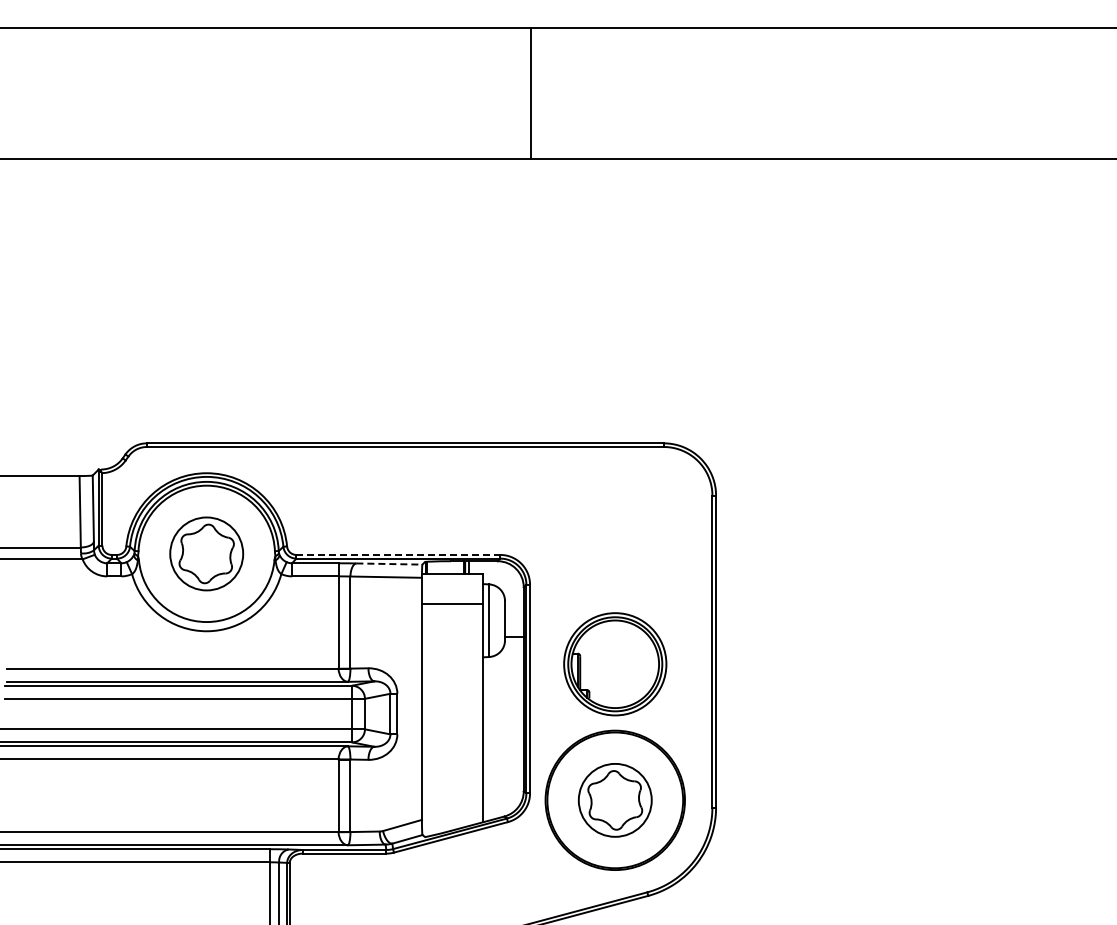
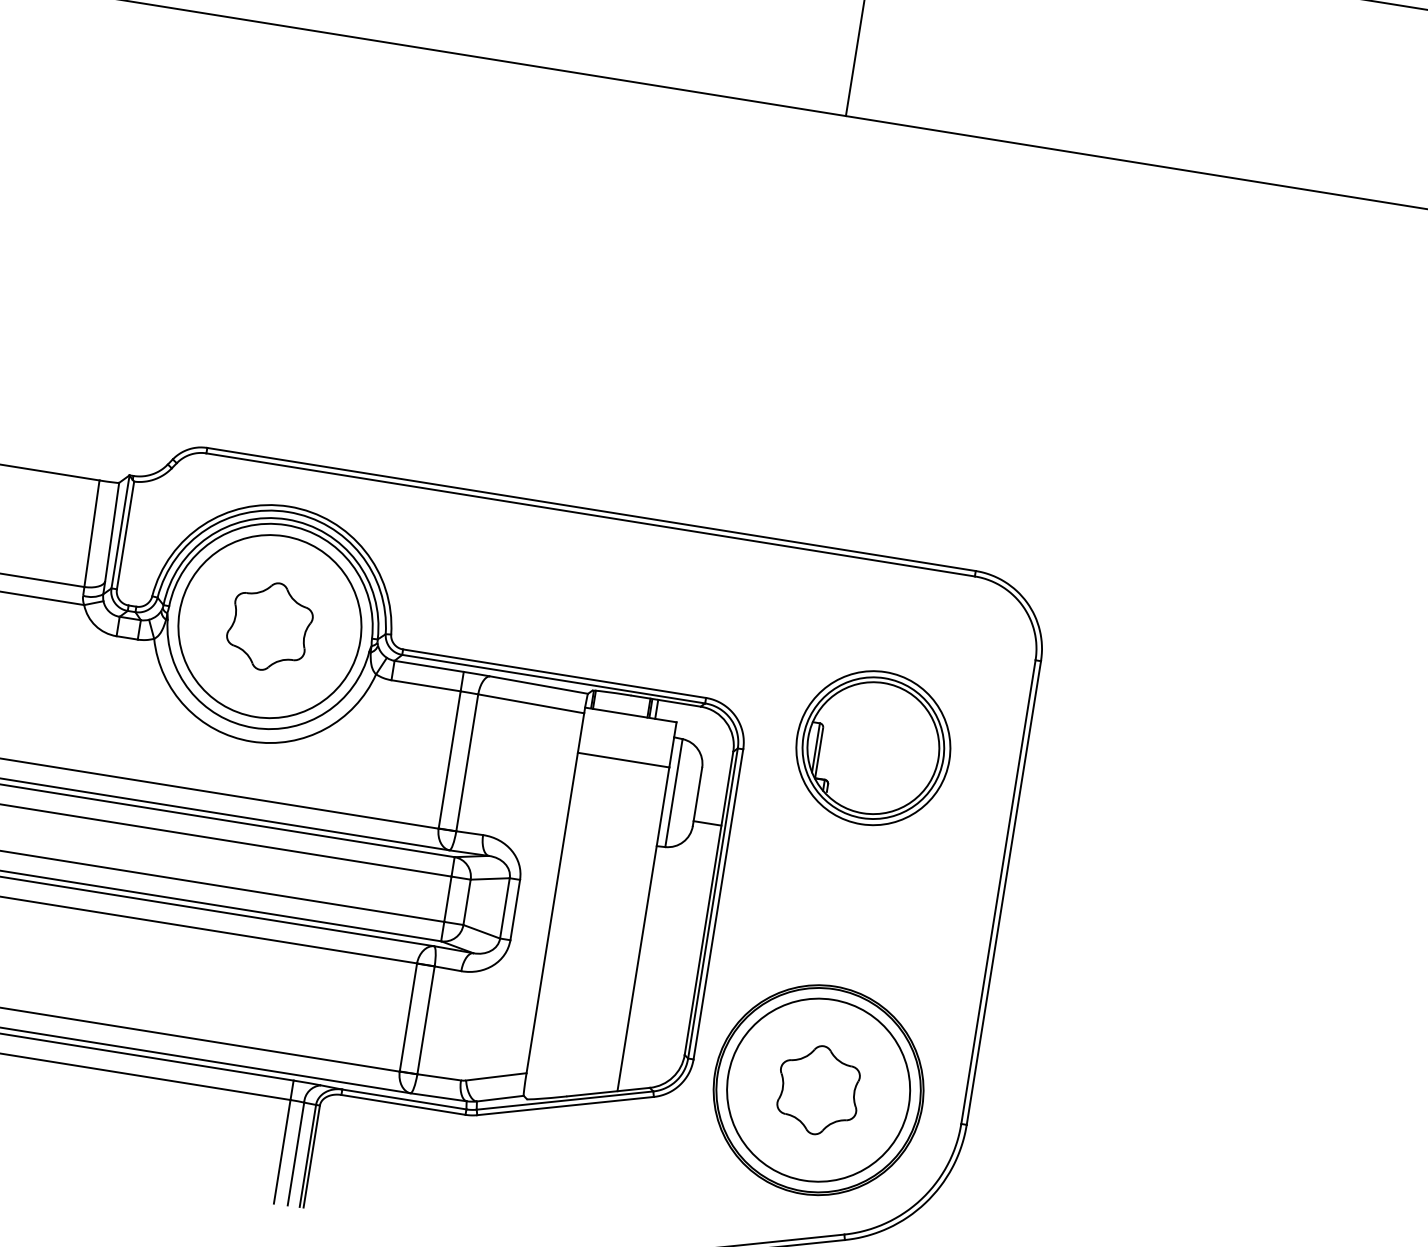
circle: (206, 553) -> (269, 625), size x1.67
line: (398, 554) -> (554, 673), dashed -> solid
line: (389, 564) -> (539, 685), dashed -> solid
part: (615, 664) -> (873, 748), moved
circle: (615, 800) -> (818, 1090), size x1.67

